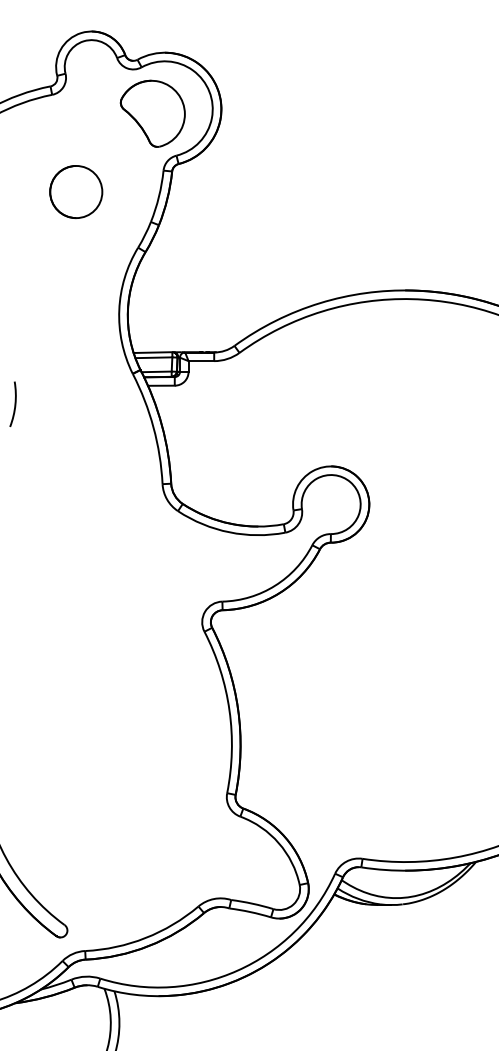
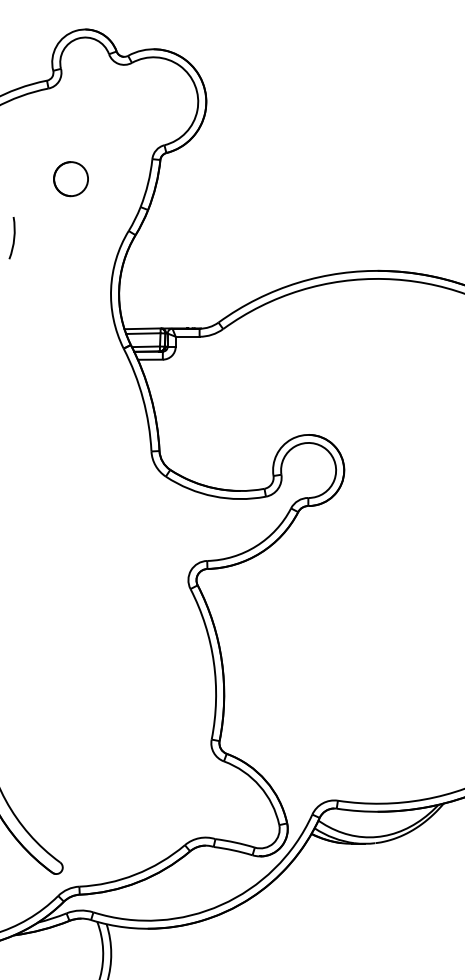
part: (152, 113) -> (142, 105), removed
circle: (76, 191) -> (71, 178), size x0.7
arc: (14, 403) -> (13, 237), moved

